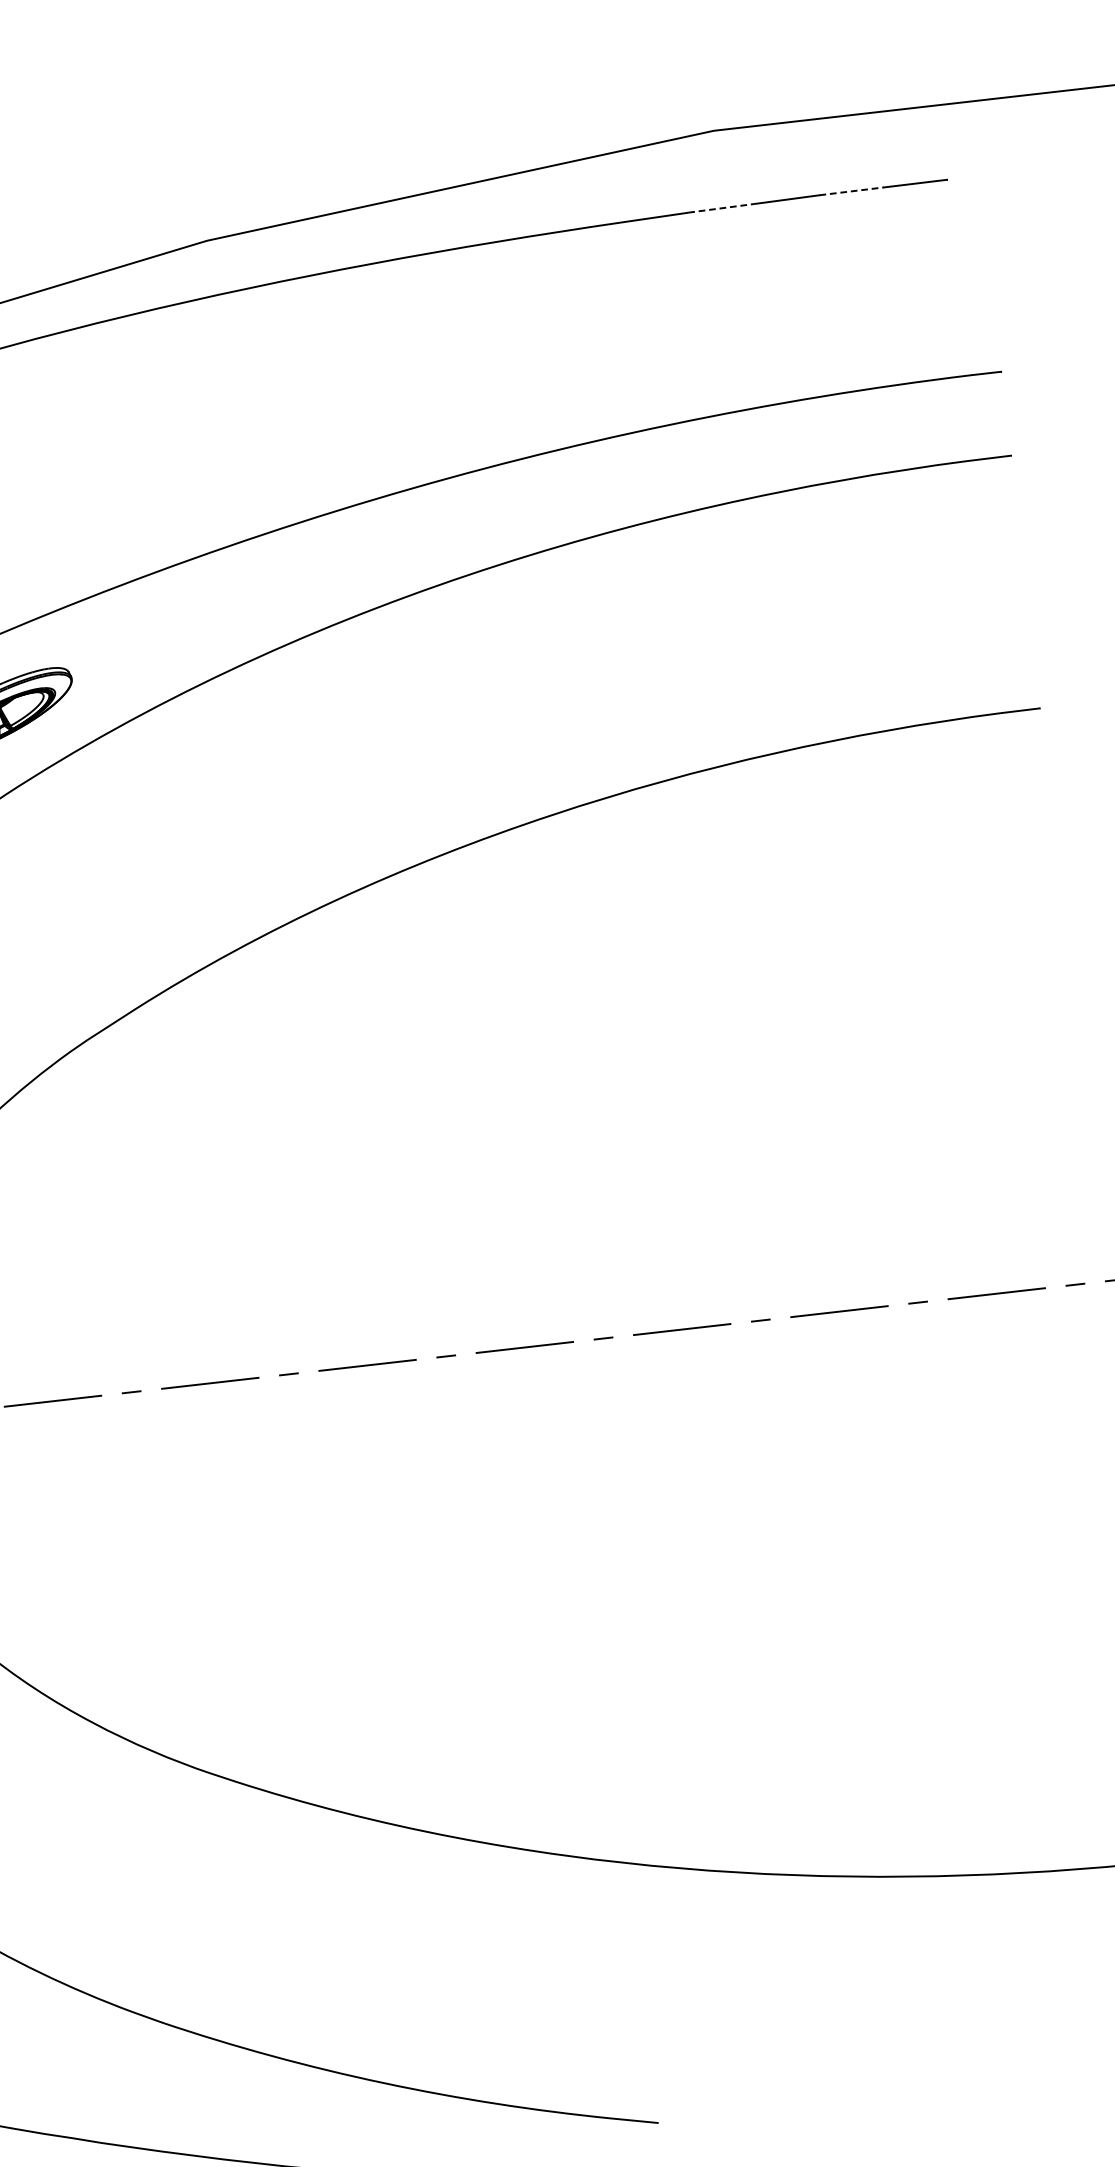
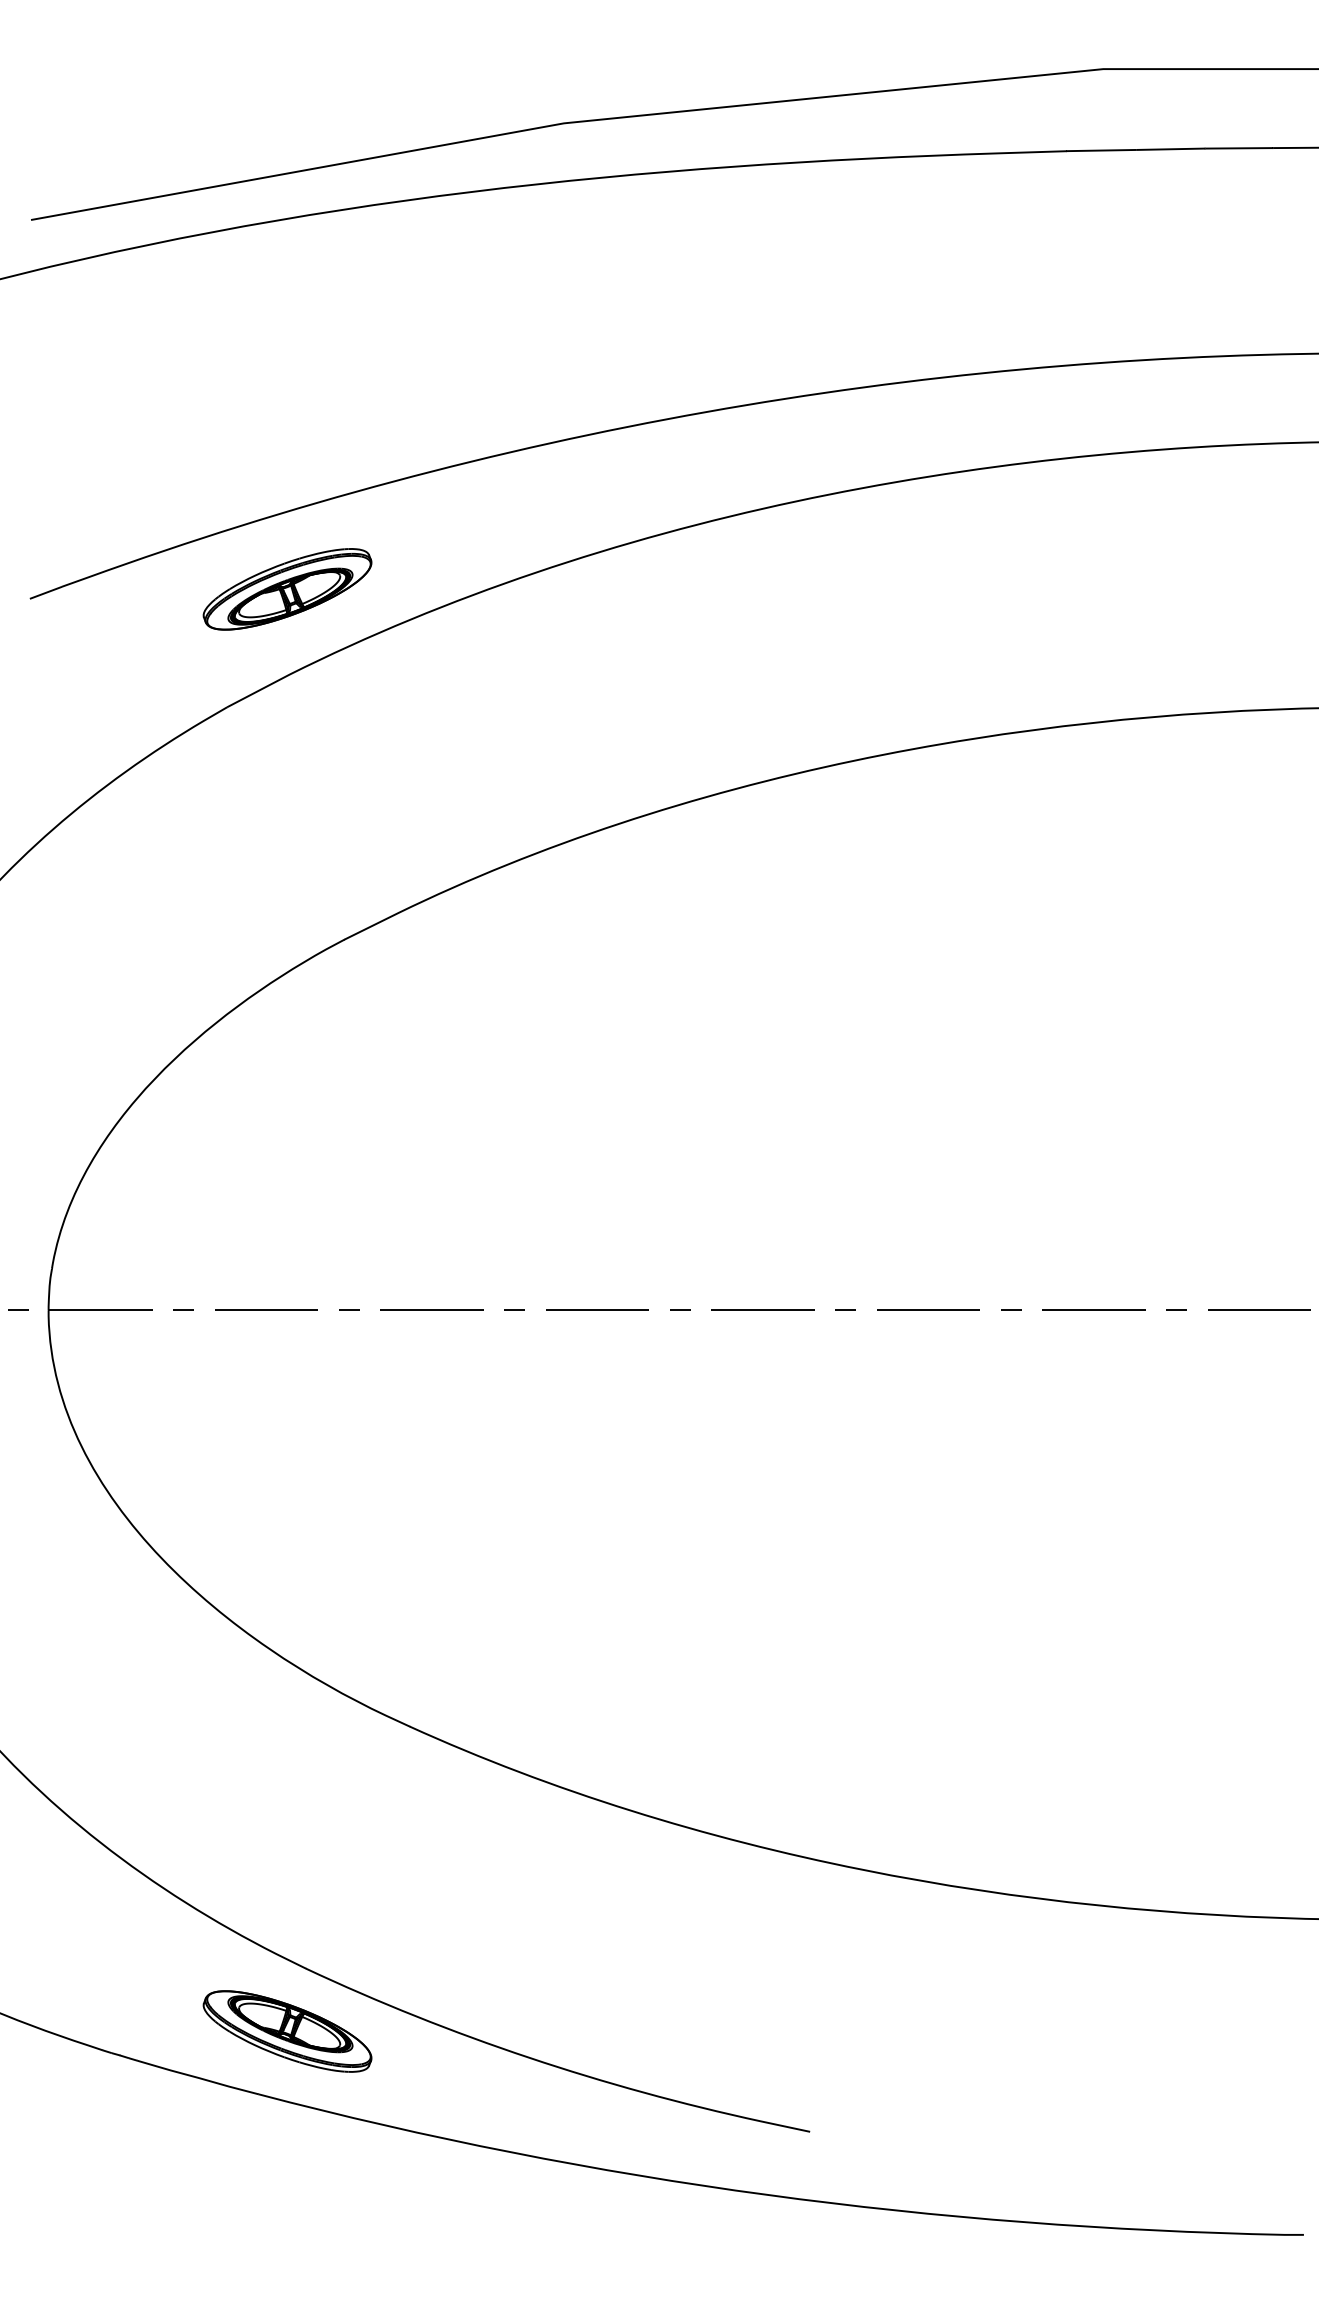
line: (852, 191) -> (1240, 148), dashed -> solid
line: (722, 208) -> (1102, 150), dashed -> solid
part: (151, 2084) -> (287, 2031), added

